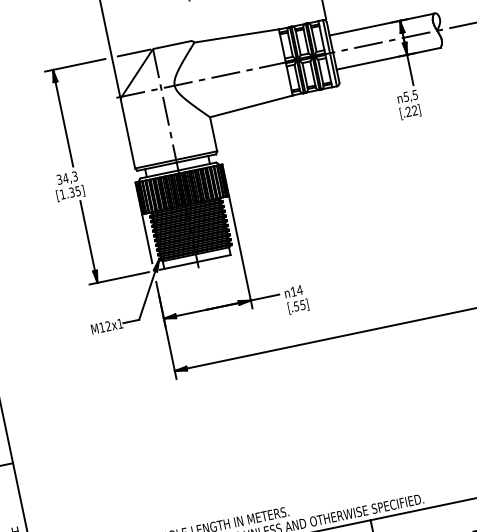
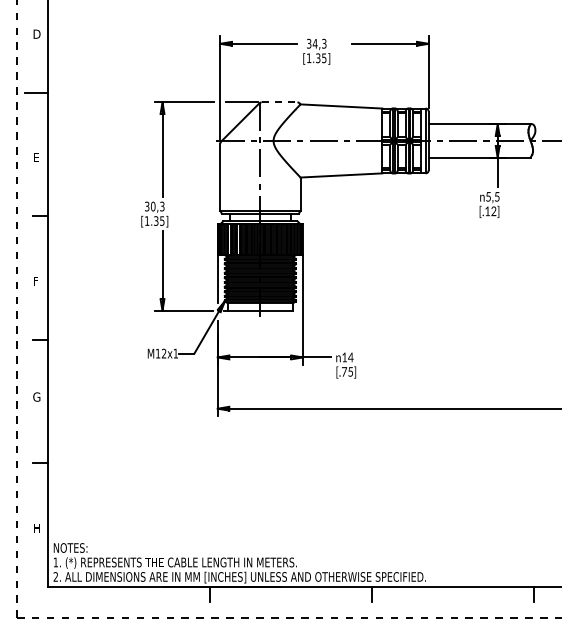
line: (172, 45) -> (279, 102), solid -> dashed
text: (408, 112) -> (487, 211), [.22] -> [.12]
text: (65, 178) -> (152, 206), 34,3 -> 30,3
text: (296, 306) -> (344, 371), [.55] -> [.75]

